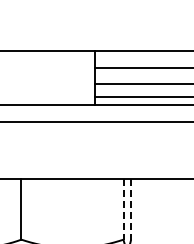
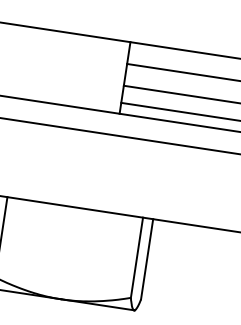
line: (123, 209) -> (136, 257), dashed -> solid
line: (131, 209) -> (147, 259), dashed -> solid

